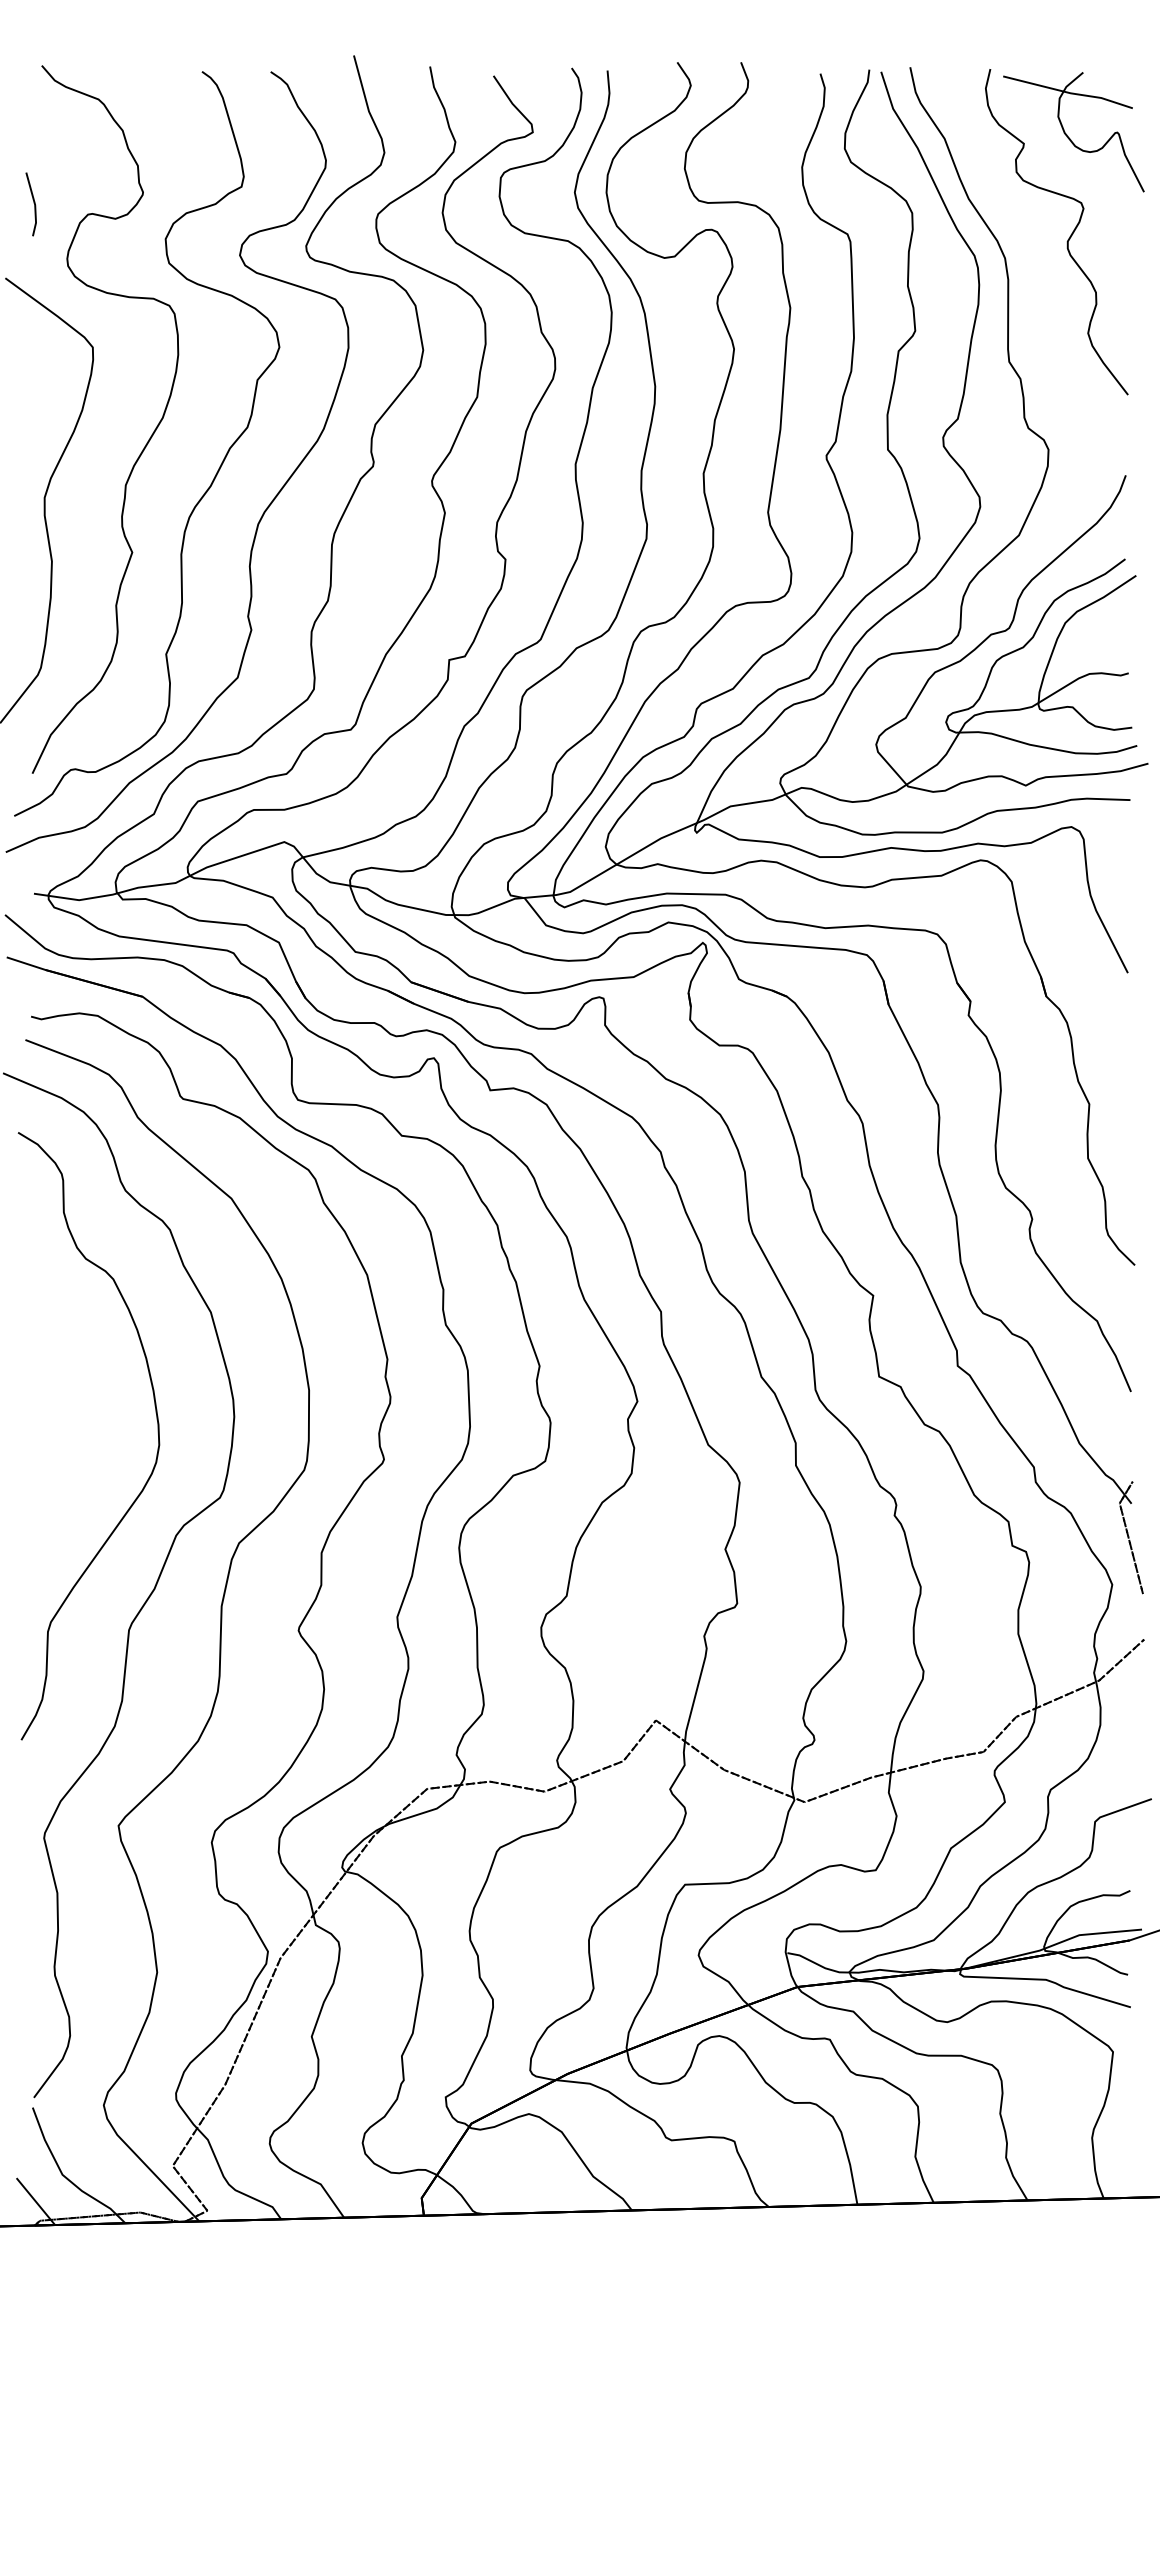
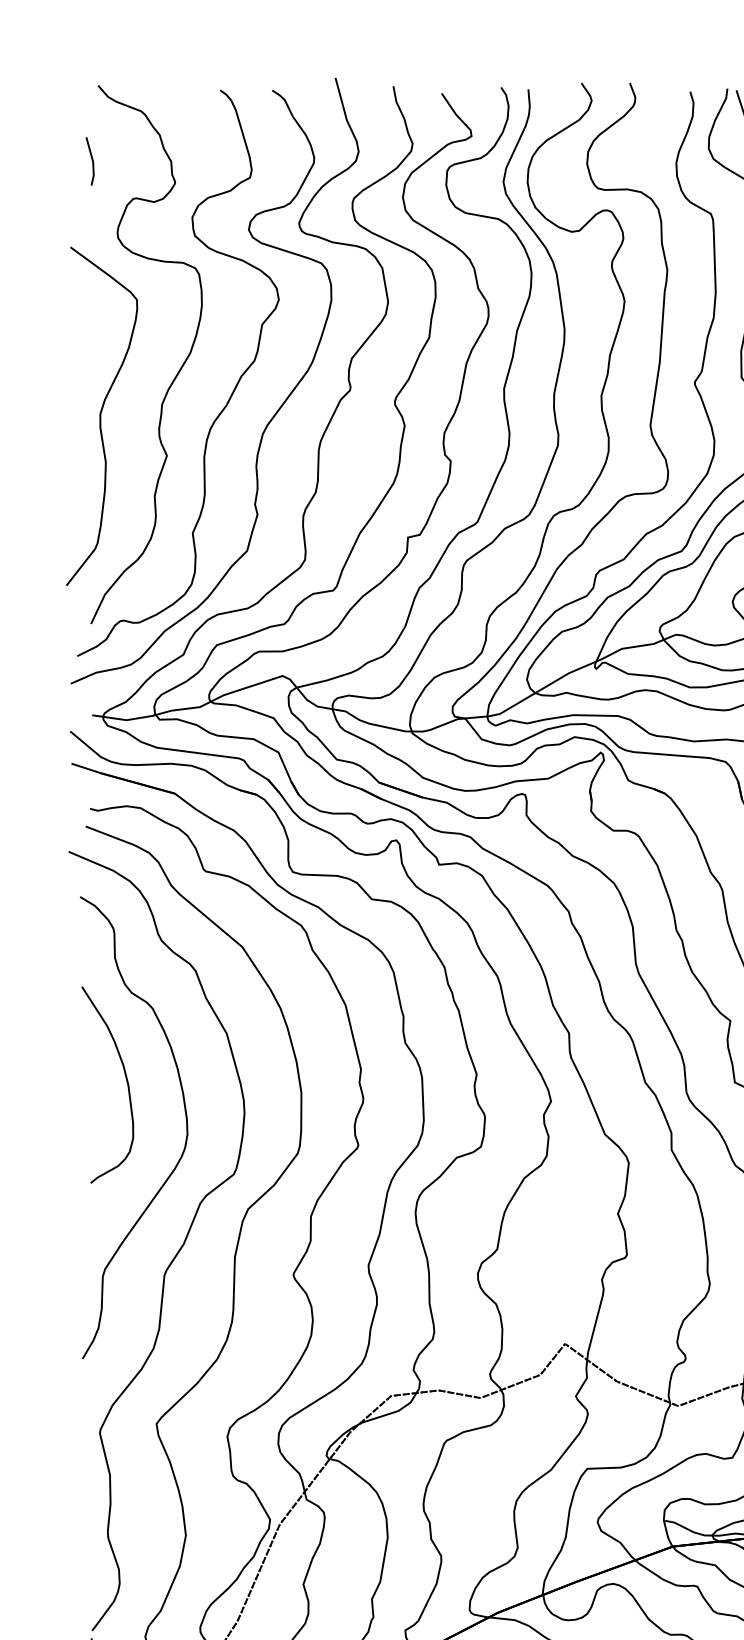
line: (33, 203) -> (91, 160), moved
curve: (78, 1373) -> (126, 1080), added

